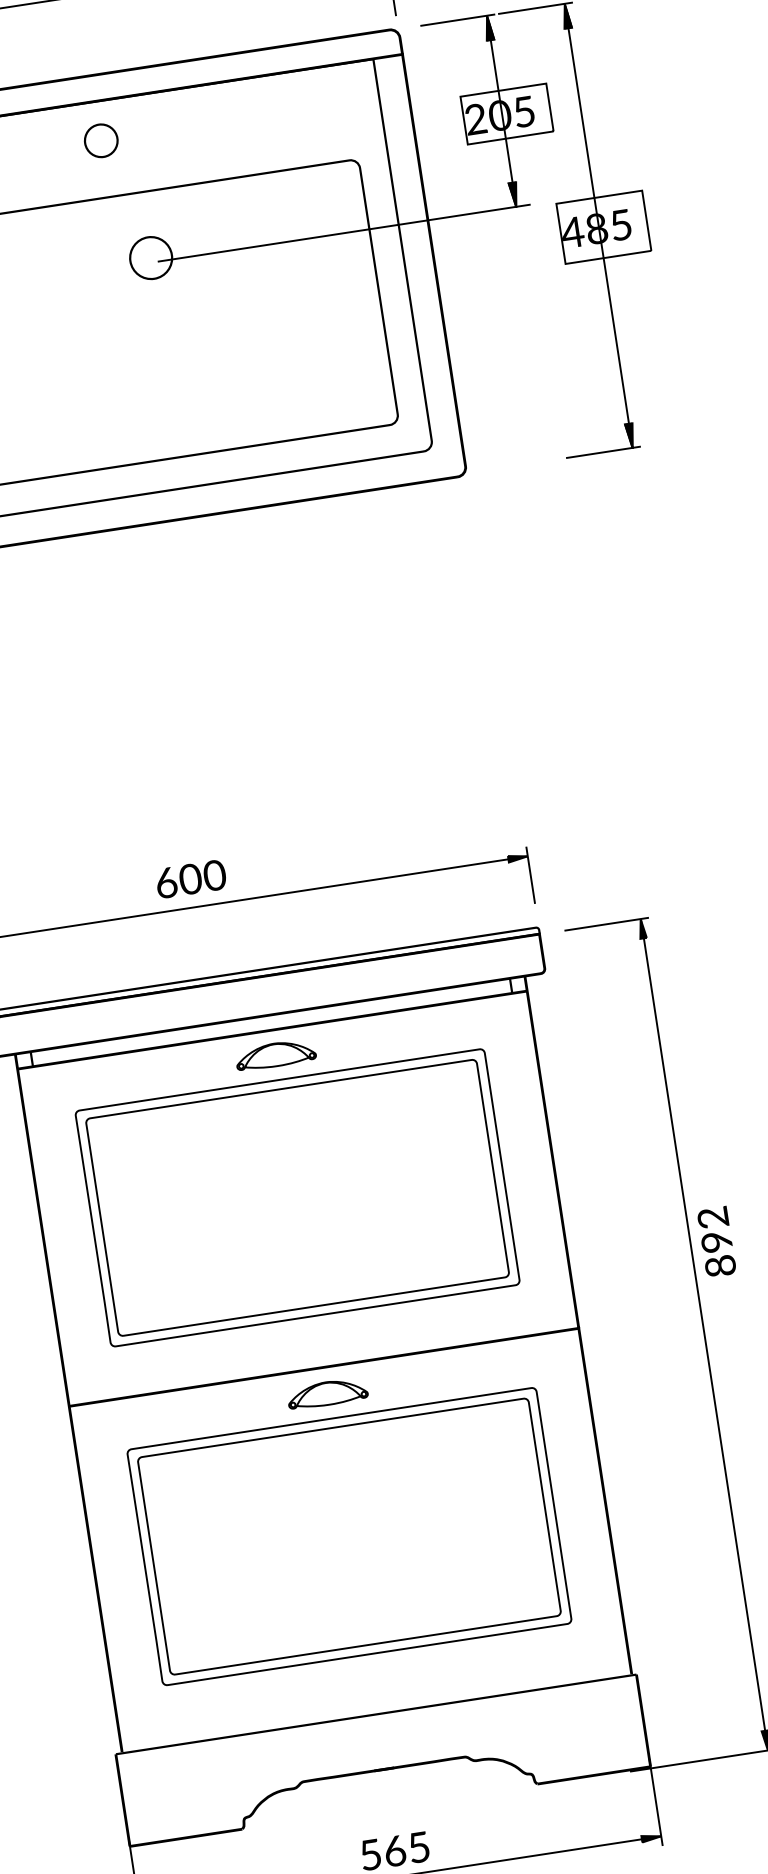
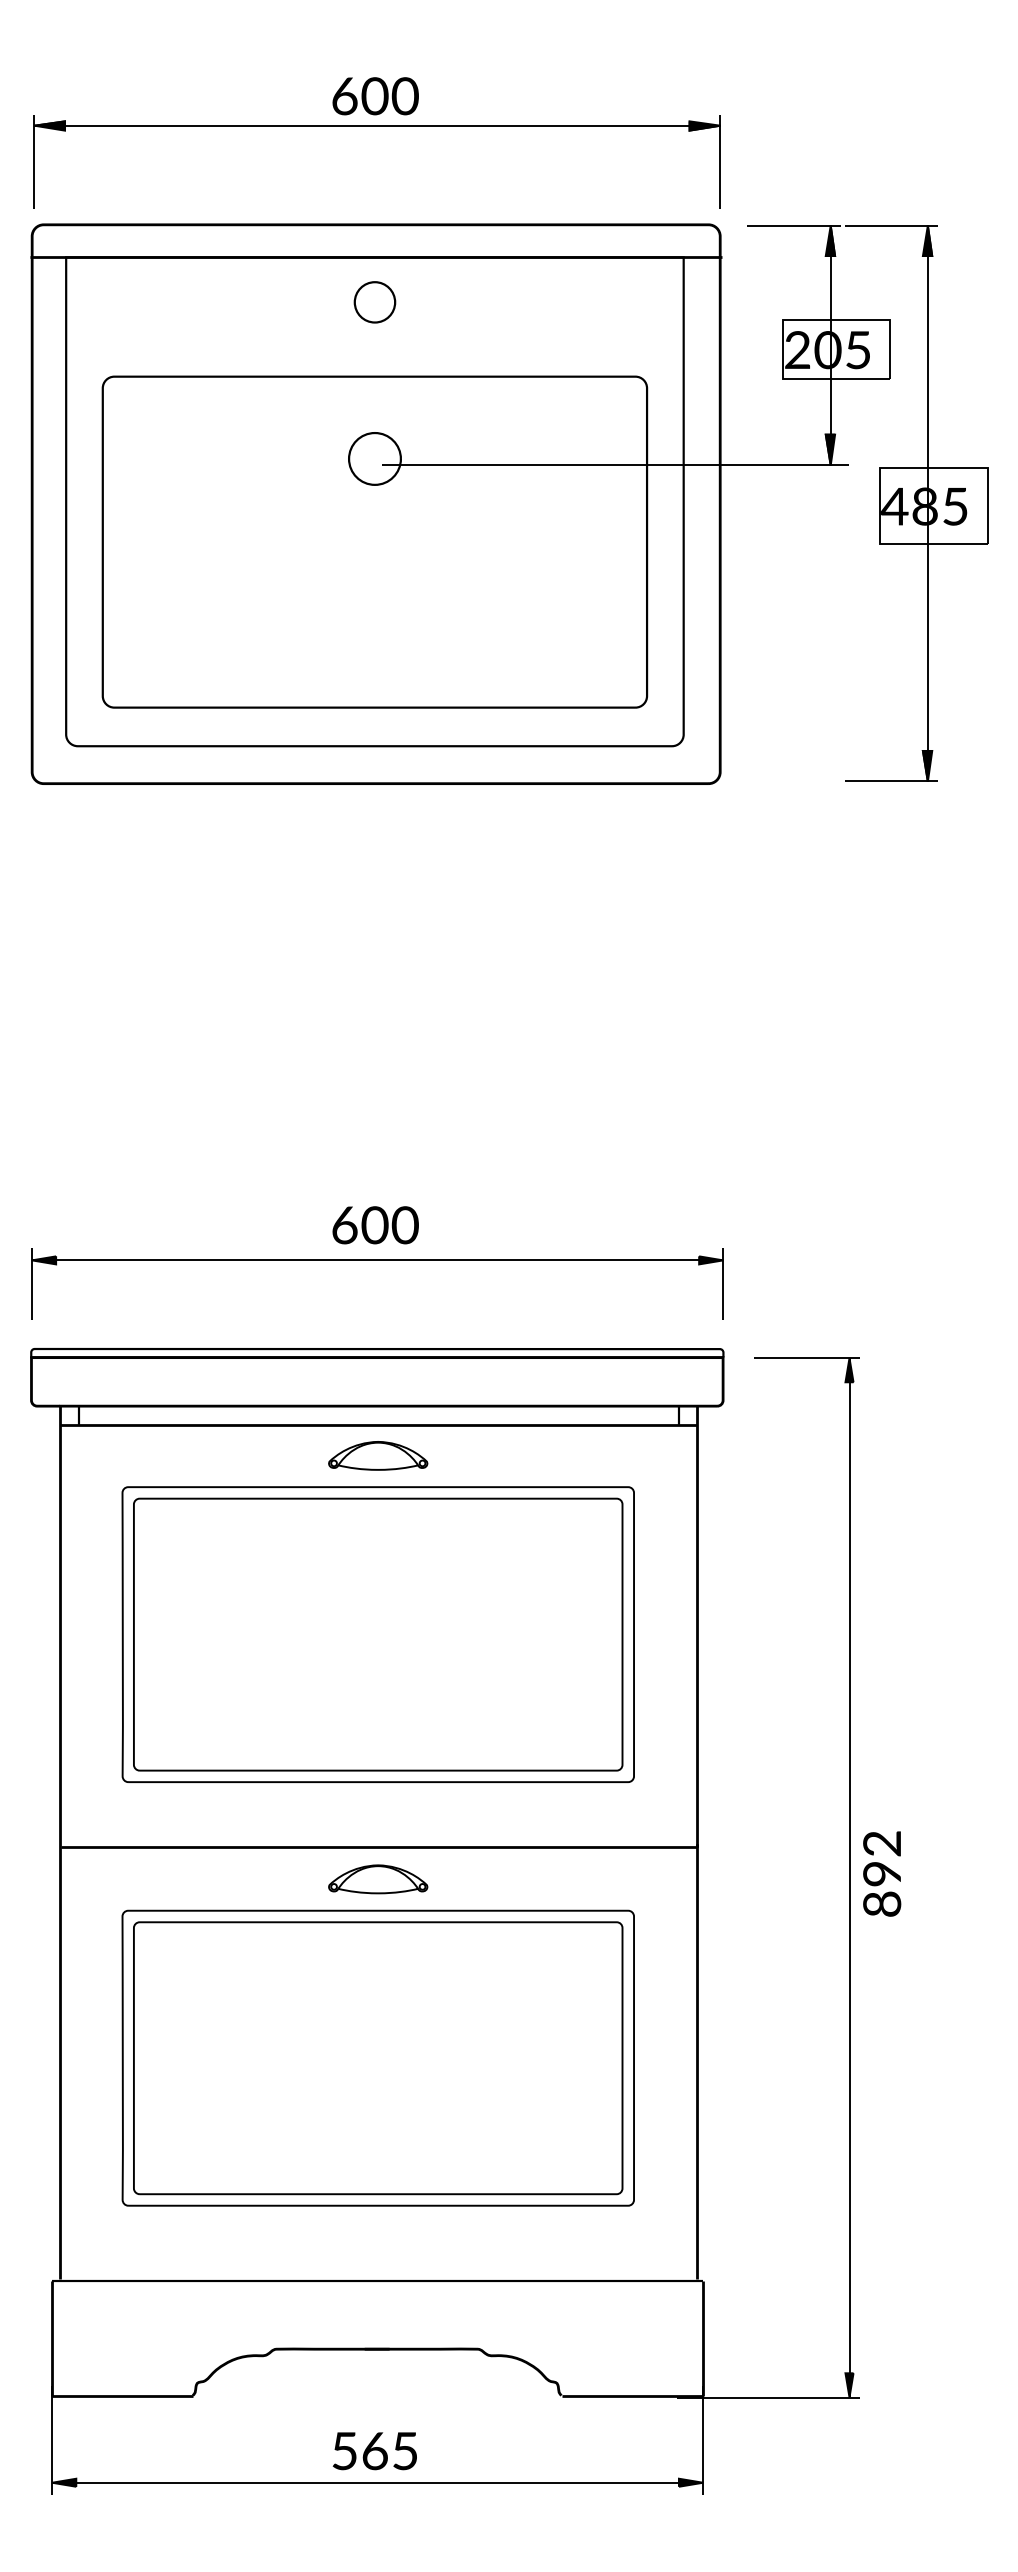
part: (100, 140) -> (374, 302), moved
text: (190, 879) -> (375, 1225), moved
text: (717, 1241) -> (882, 1873), moved

